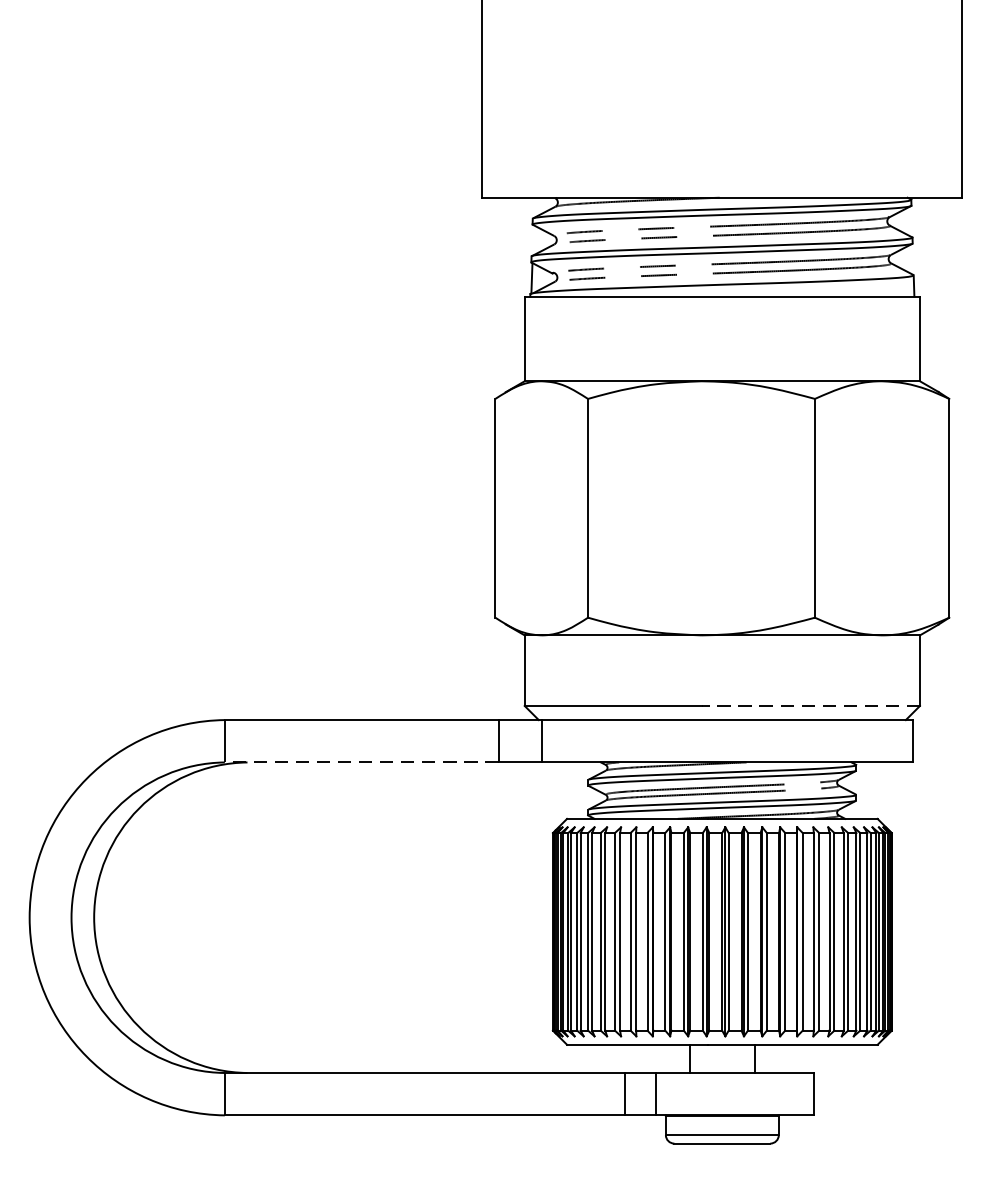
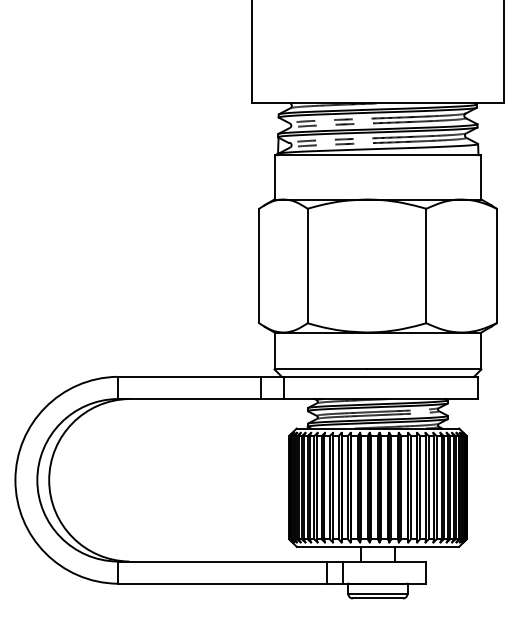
line: (809, 706) -> (423, 369), dashed -> solid
line: (362, 763) -> (189, 399), dashed -> solid

